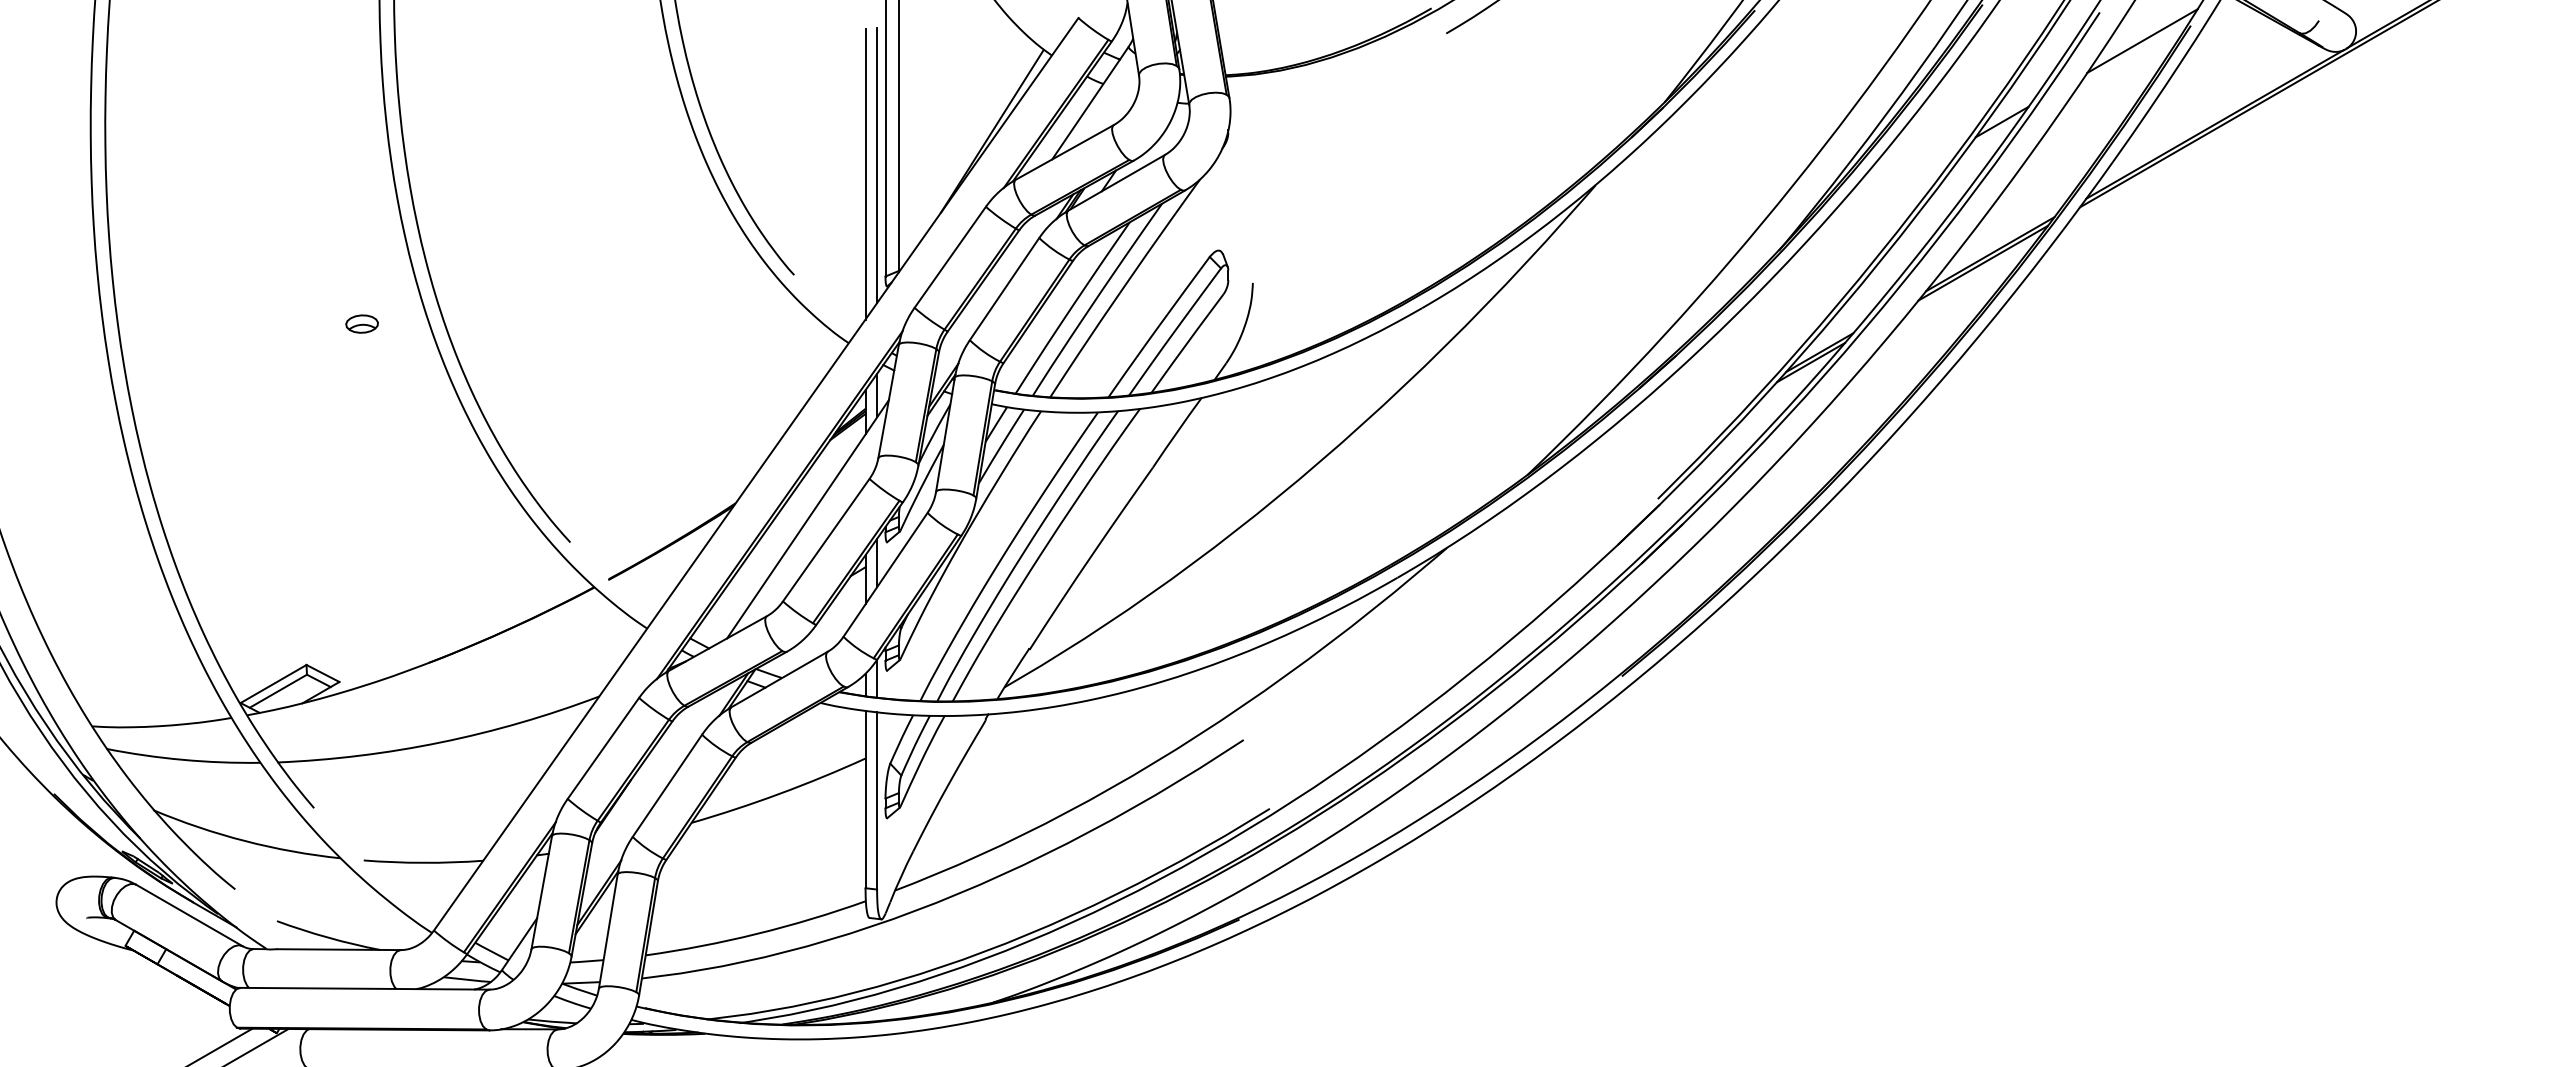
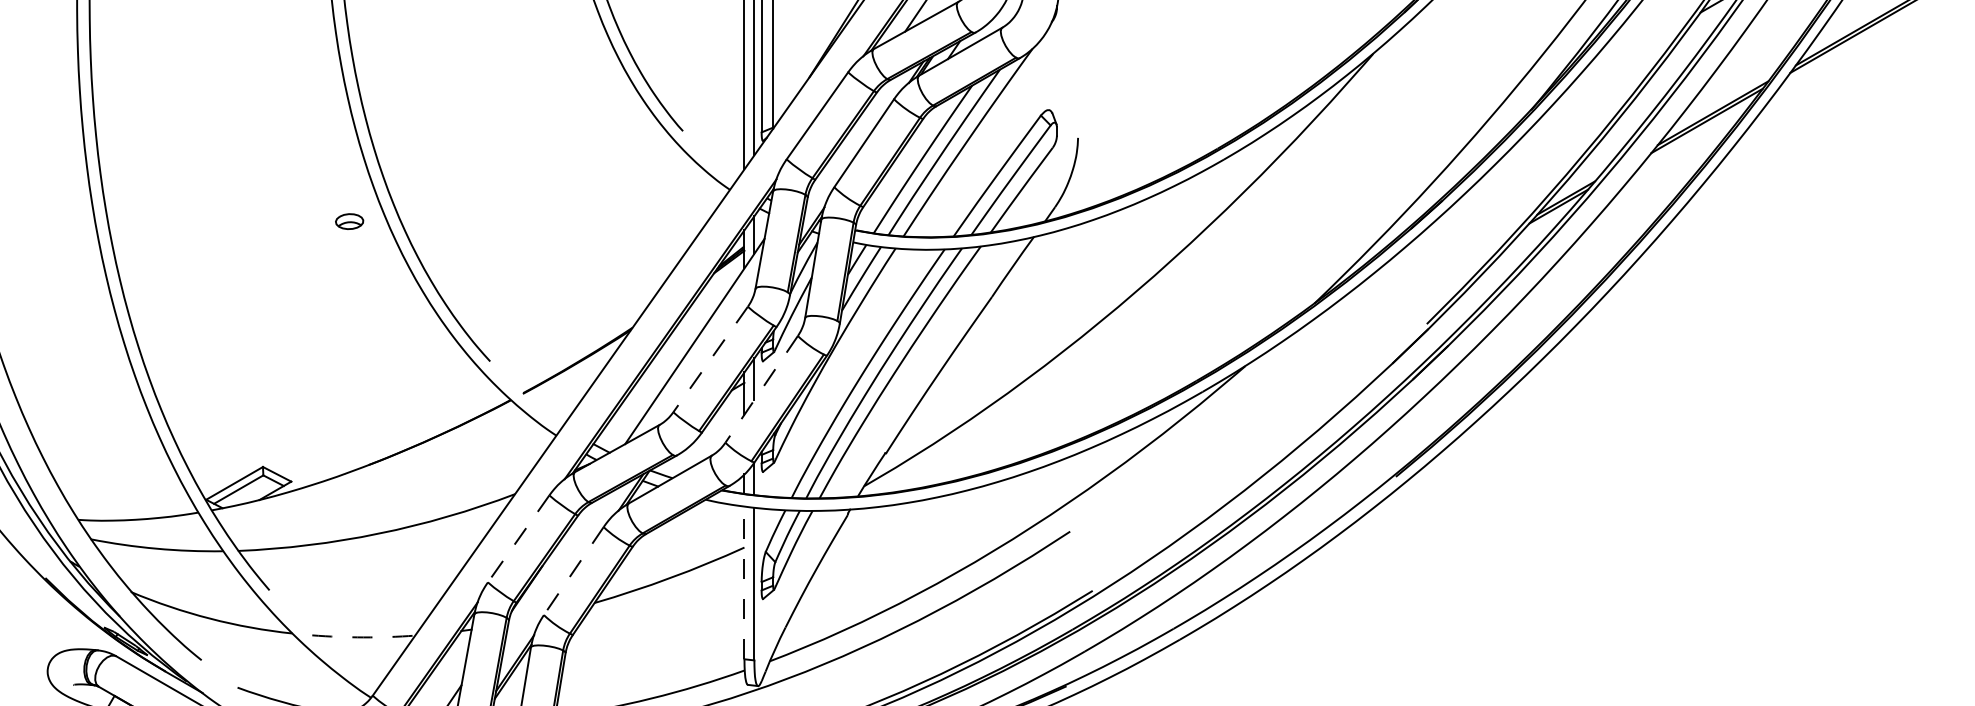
part: (361, 323) -> (349, 221), moved
line: (826, 540) -> (710, 359), solid -> dashed
line: (885, 574) -> (761, 389), solid -> dashed
line: (603, 748) -> (518, 538), solid -> dashed
line: (667, 785) -> (573, 570), solid -> dashed
line: (865, 799) -> (744, 582), solid -> dashed
arc: (423, 862) -> (363, 637), solid -> dashed

